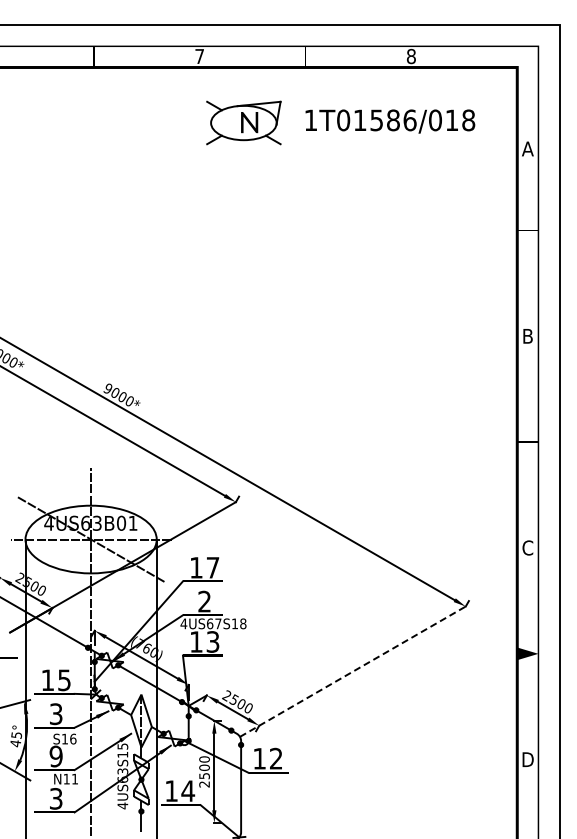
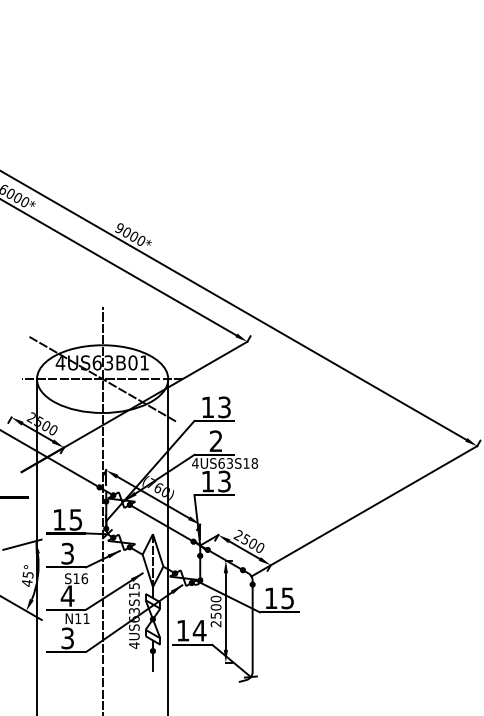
text: (212, 567) -> (224, 407), 17 -> 13
text: (218, 623) -> (230, 463), 4US67S18 -> 4US63S18
line: (353, 671) -> (365, 511), dashed -> solid
text: (56, 756) -> (68, 596), 9 -> 4
text: (276, 758) -> (288, 598), 12 -> 15

